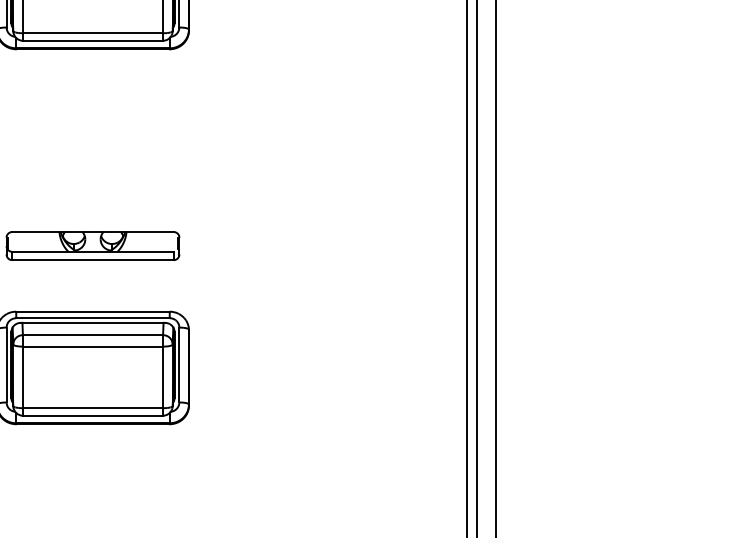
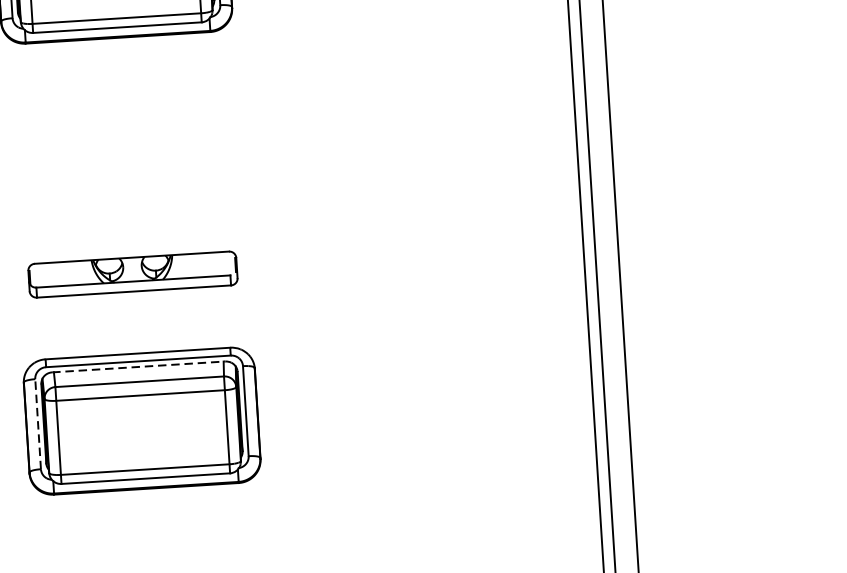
line: (93, 322) -> (139, 366), solid -> dashed
line: (6, 364) -> (37, 423), solid -> dashed

